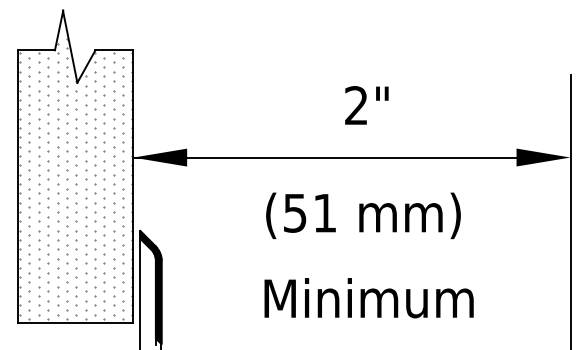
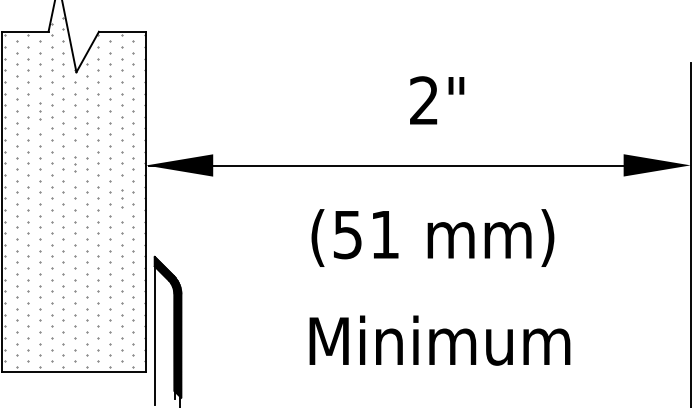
part: (48, 114) -> (40, 111), size x0.7
part: (76, 156) -> (75, 164), size x0.6
part: (114, 184) -> (122, 198), size x0.7

